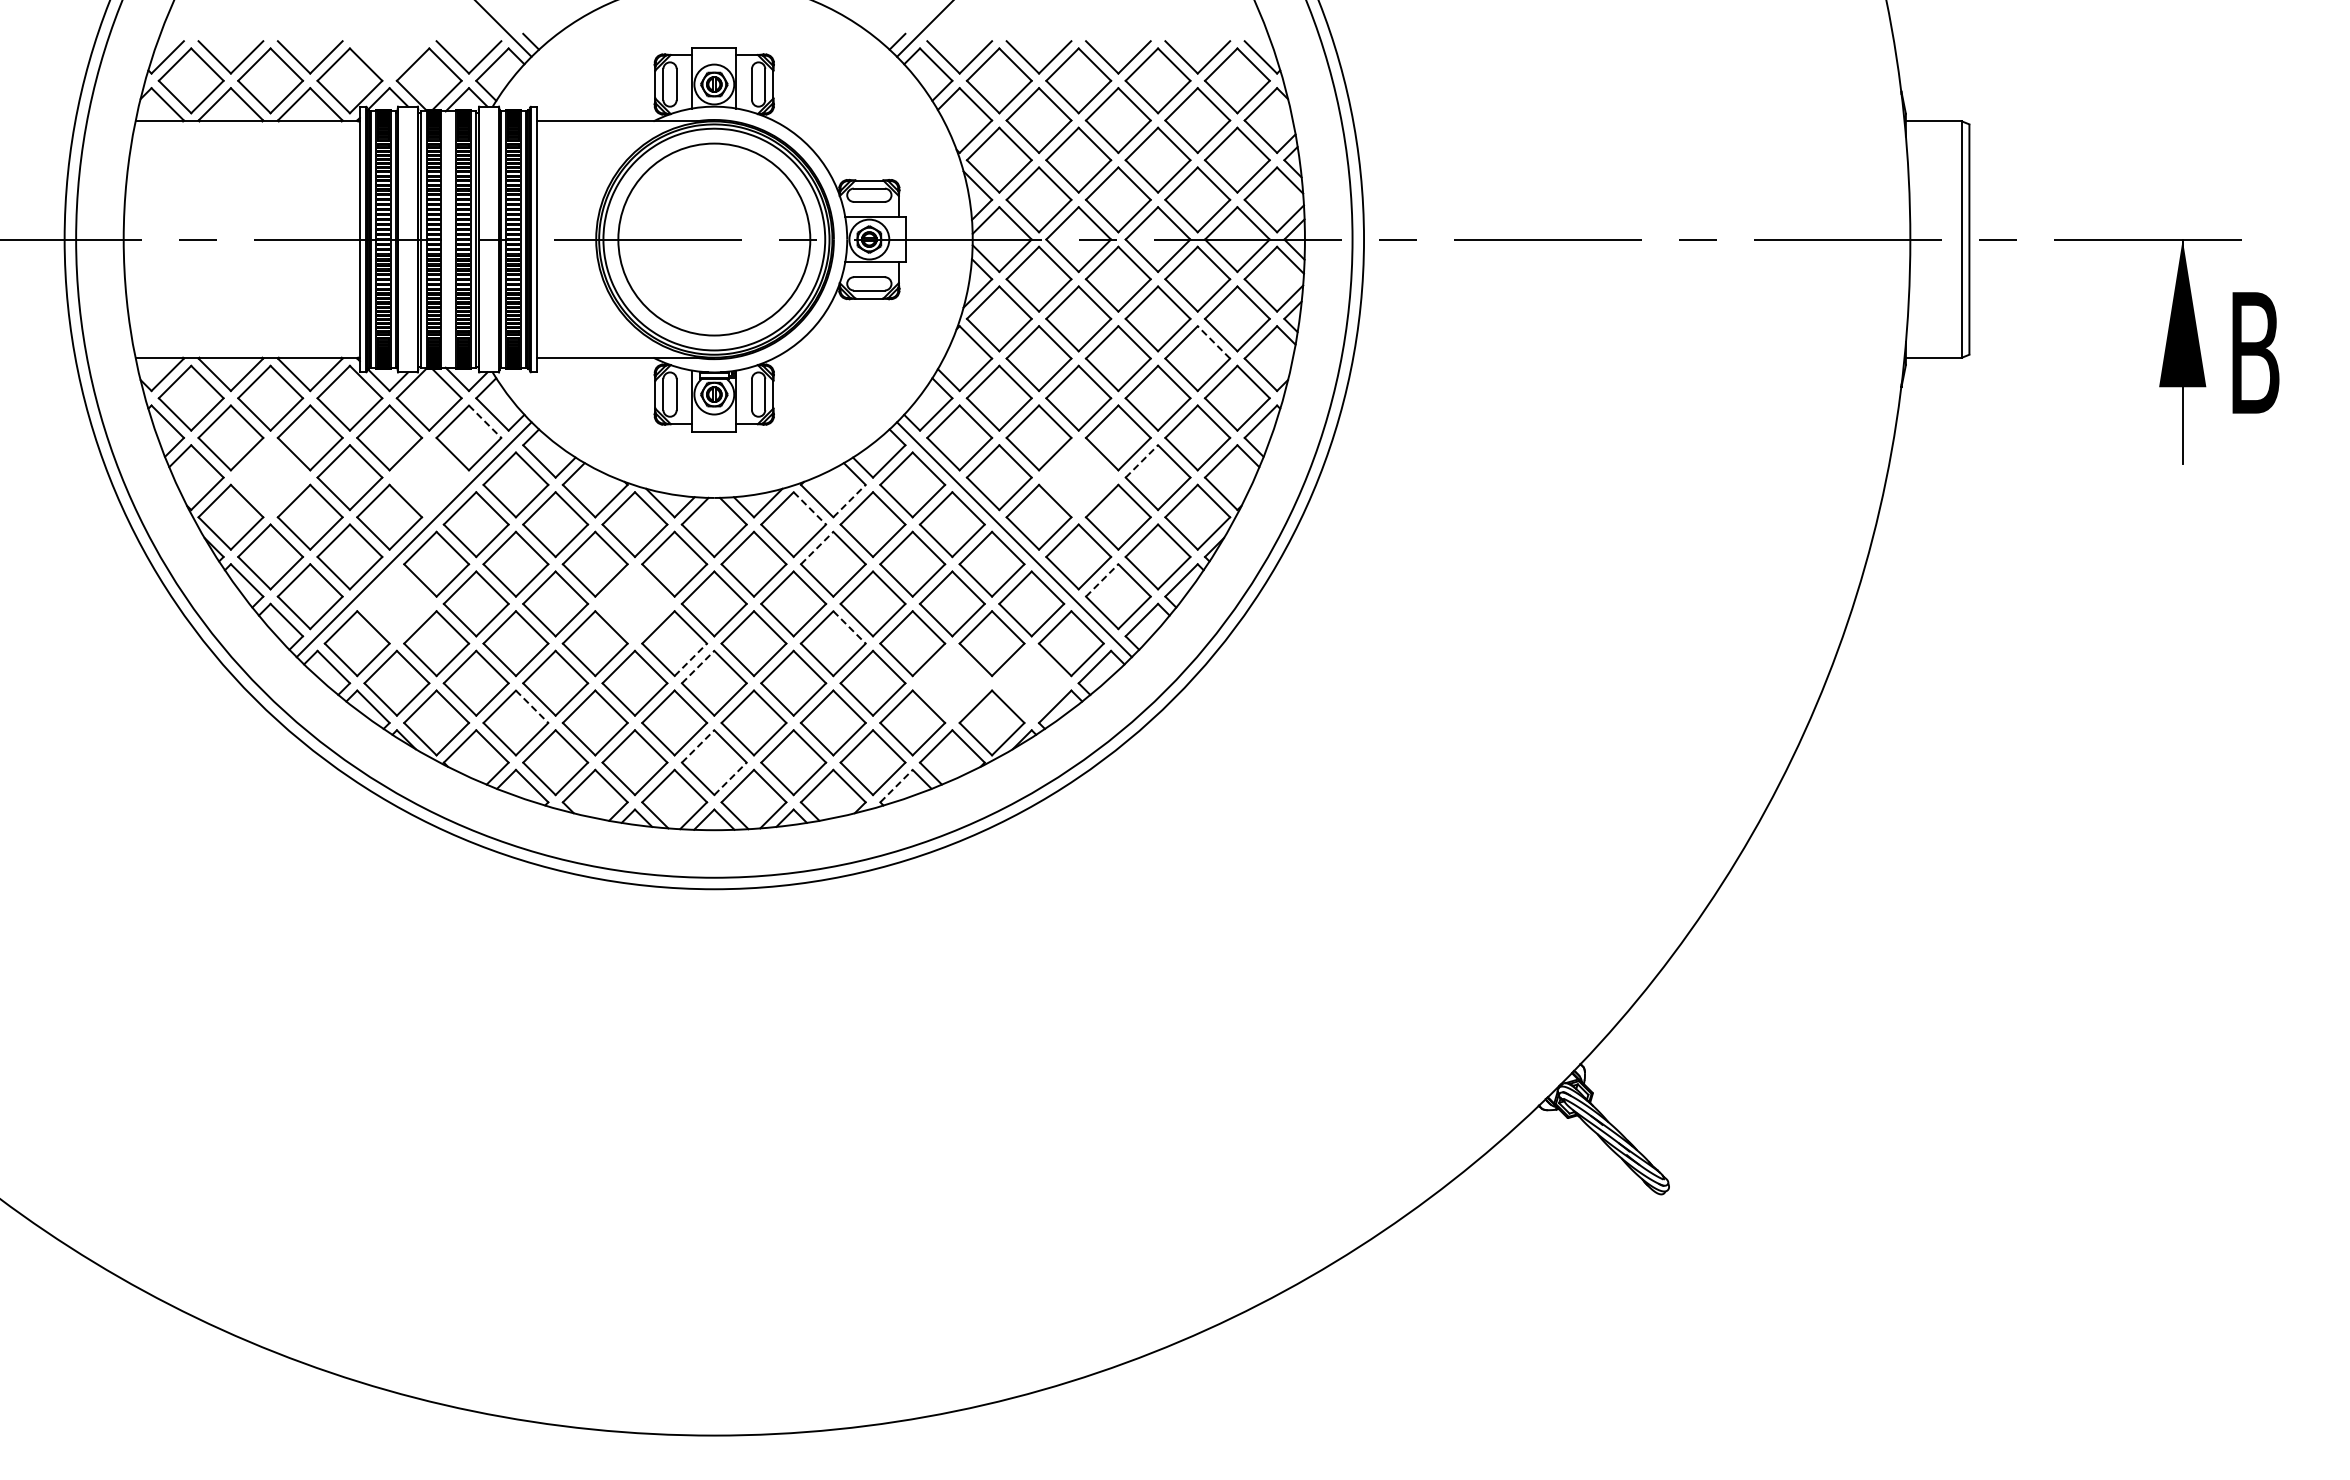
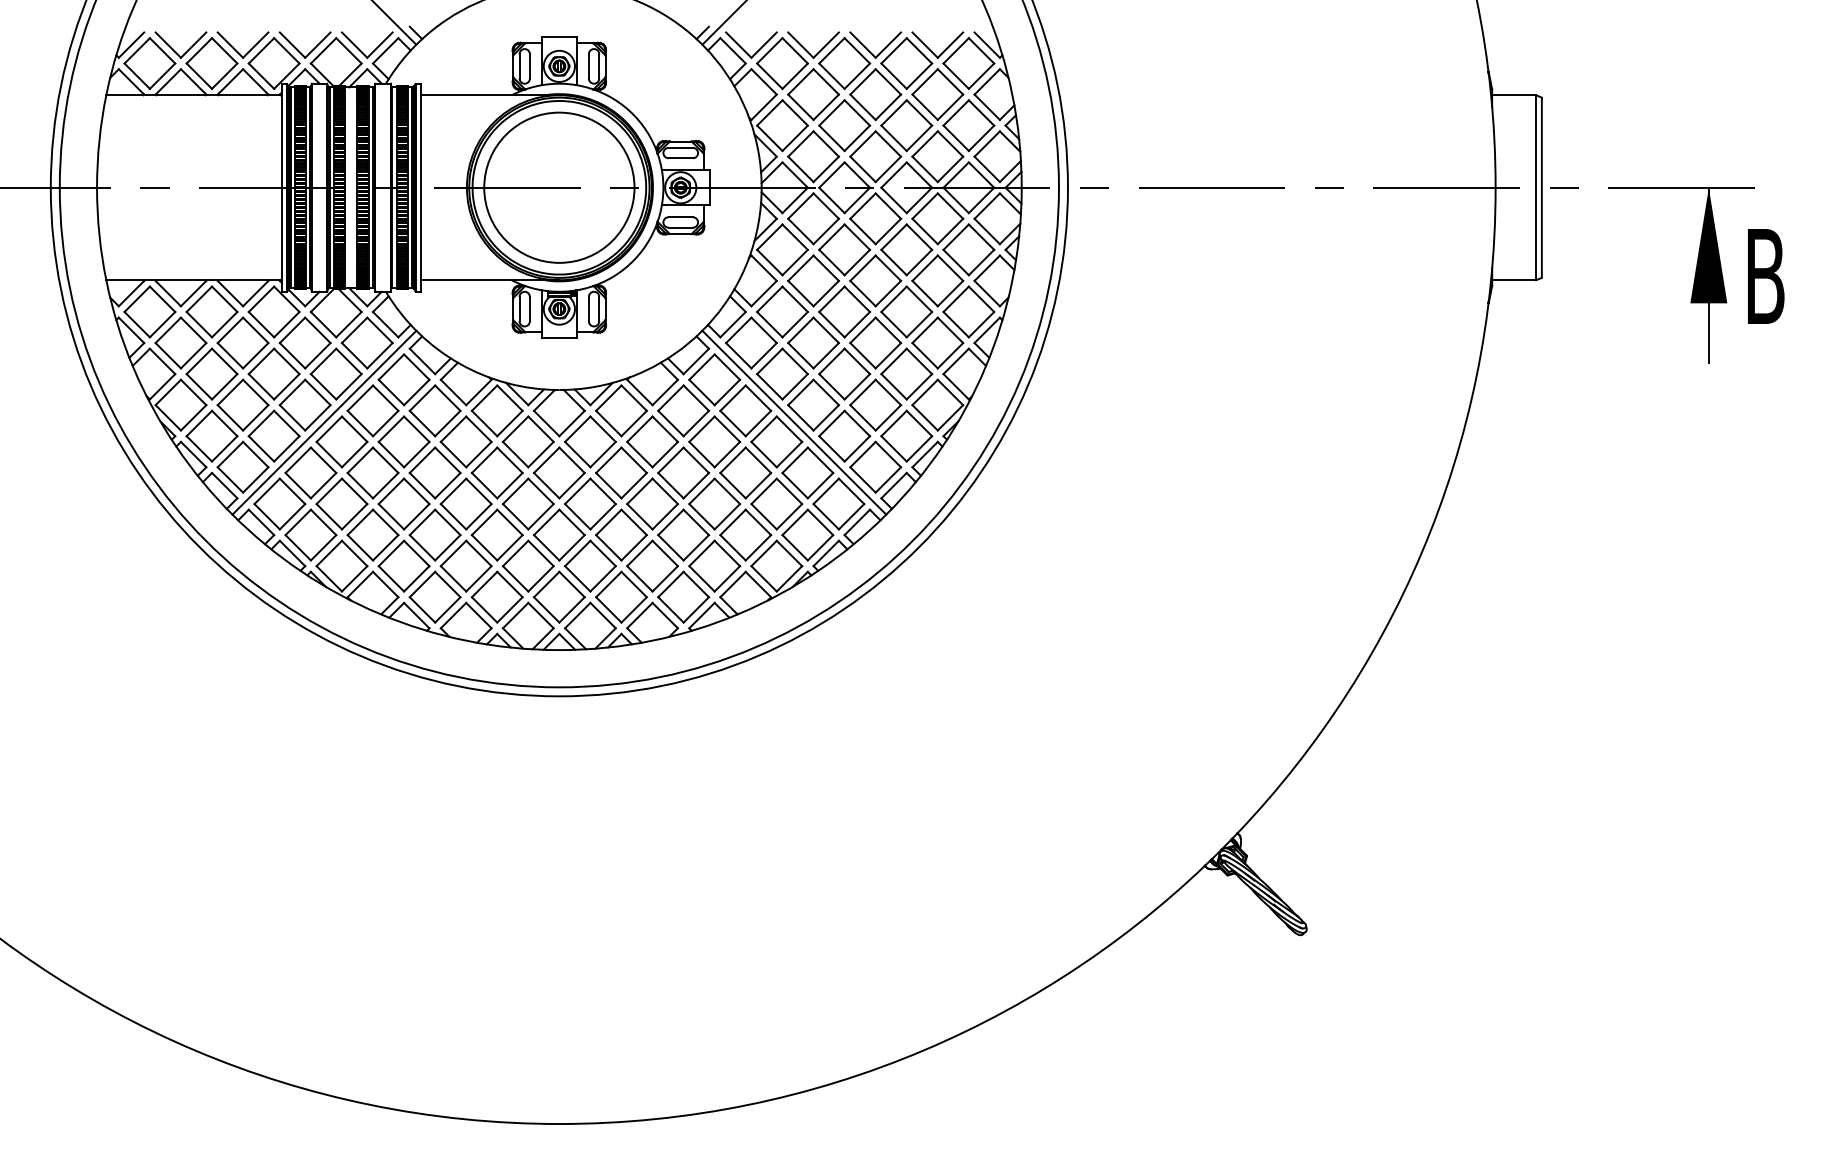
part: (381, 64) -> (298, 50), added
line: (1213, 342) -> (950, 268), dashed -> solid
line: (485, 421) -> (380, 330), dashed -> solid
line: (1141, 461) -> (893, 361), dashed -> solid
part: (270, 477) -> (211, 374), added
part: (428, 477) -> (335, 374), added
part: (1078, 477) -> (844, 374), added
line: (849, 501) -> (665, 392), dashed -> solid
line: (809, 508) -> (633, 398), dashed -> solid
line: (817, 548) -> (640, 429), dashed -> solid
line: (1102, 580) -> (863, 454), dashed -> solid
part: (396, 603) -> (310, 472), added
part: (634, 603) -> (496, 472), added
line: (849, 627) -> (665, 491), dashed -> solid
line: (690, 659) -> (540, 516), dashed -> solid
line: (698, 667) -> (546, 522), dashed -> solid
part: (951, 682) -> (745, 534), added
part: (1031, 682) -> (807, 534), added
line: (532, 706) -> (417, 553), dashed -> solid
line: (698, 746) -> (546, 584), dashed -> solid
line: (730, 778) -> (572, 609), dashed -> solid
line: (896, 786) -> (701, 615), dashed -> solid

